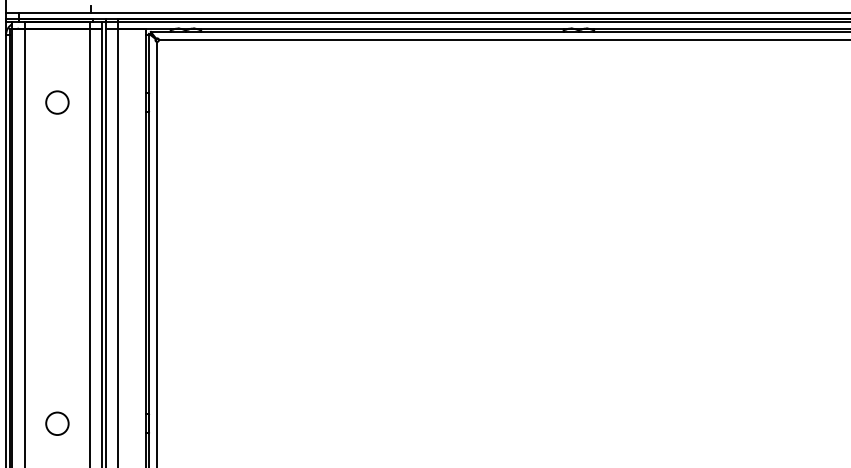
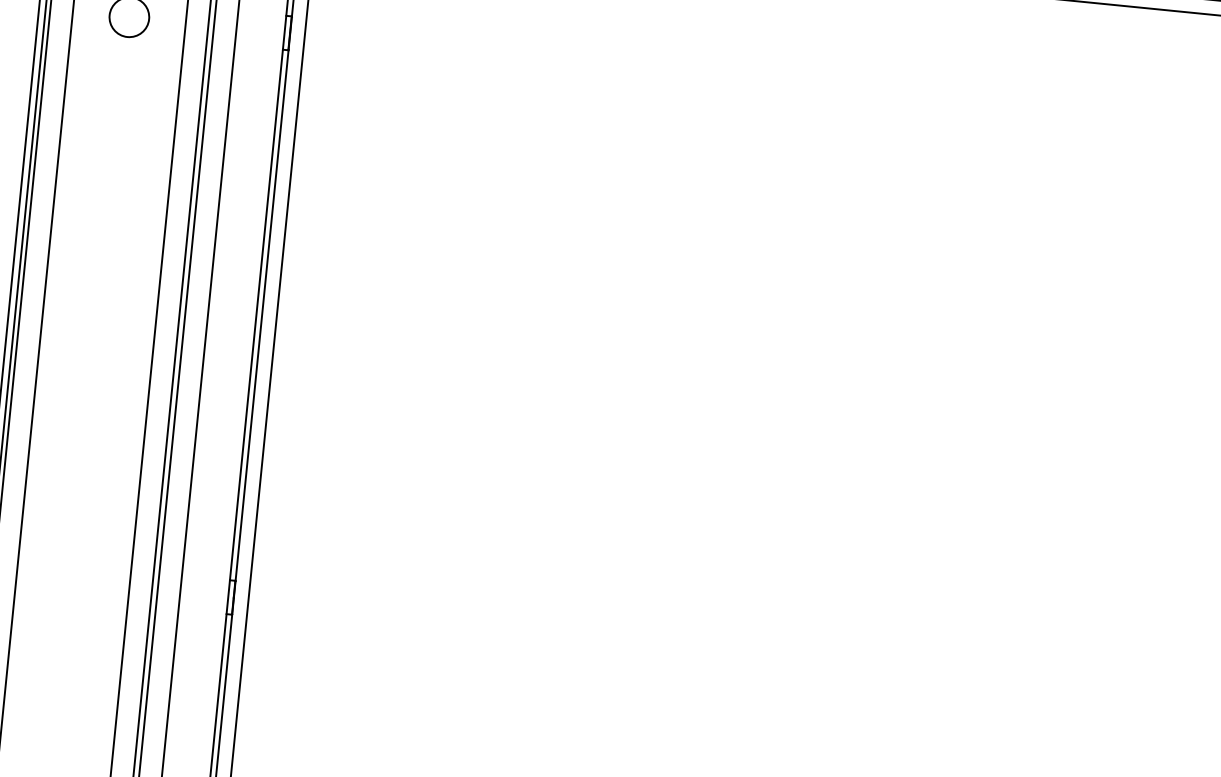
circle: (57, 423) -> (73, 581), removed

